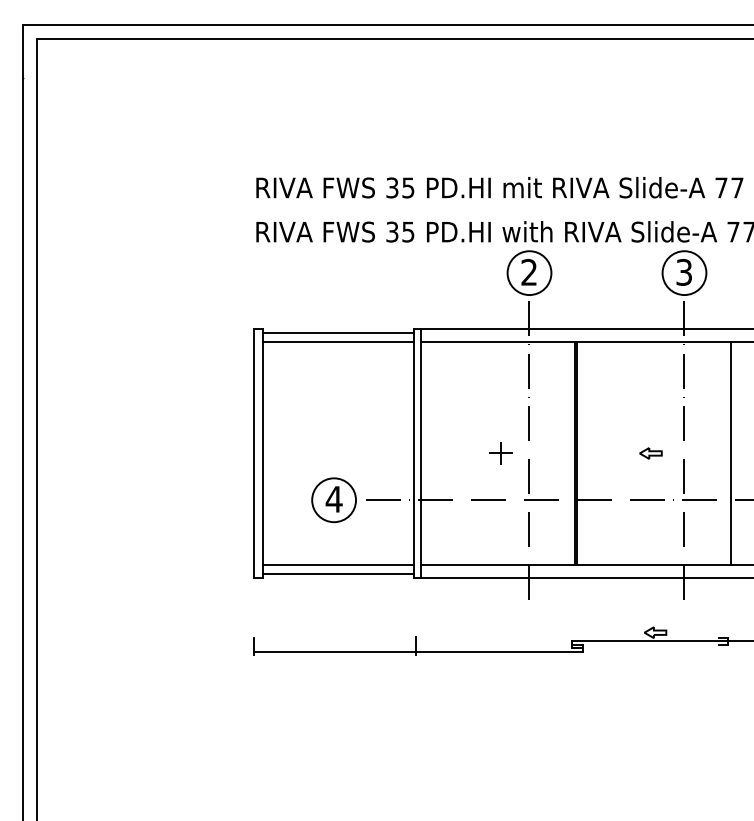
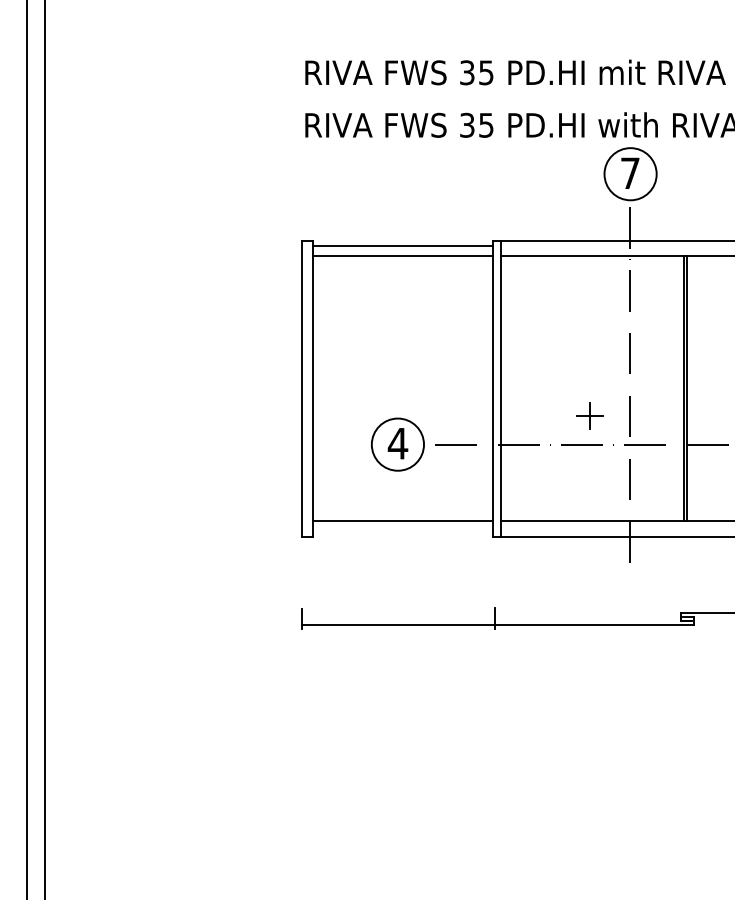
text: (528, 272) -> (629, 173), 2 -> 7
part: (500, 453) -> (588, 416), moved
line: (338, 573) -> (403, 531), removed

